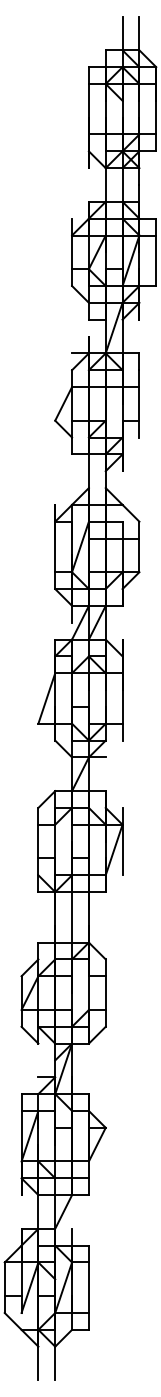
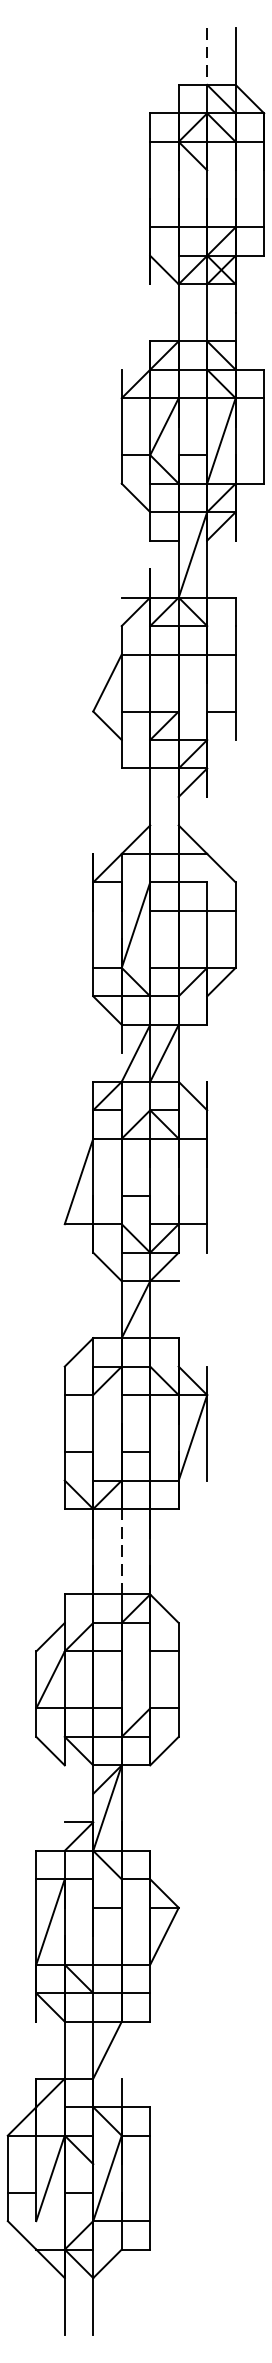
line: (122, 33) -> (207, 56), solid -> dashed
line: (72, 916) -> (122, 1550), solid -> dashed

